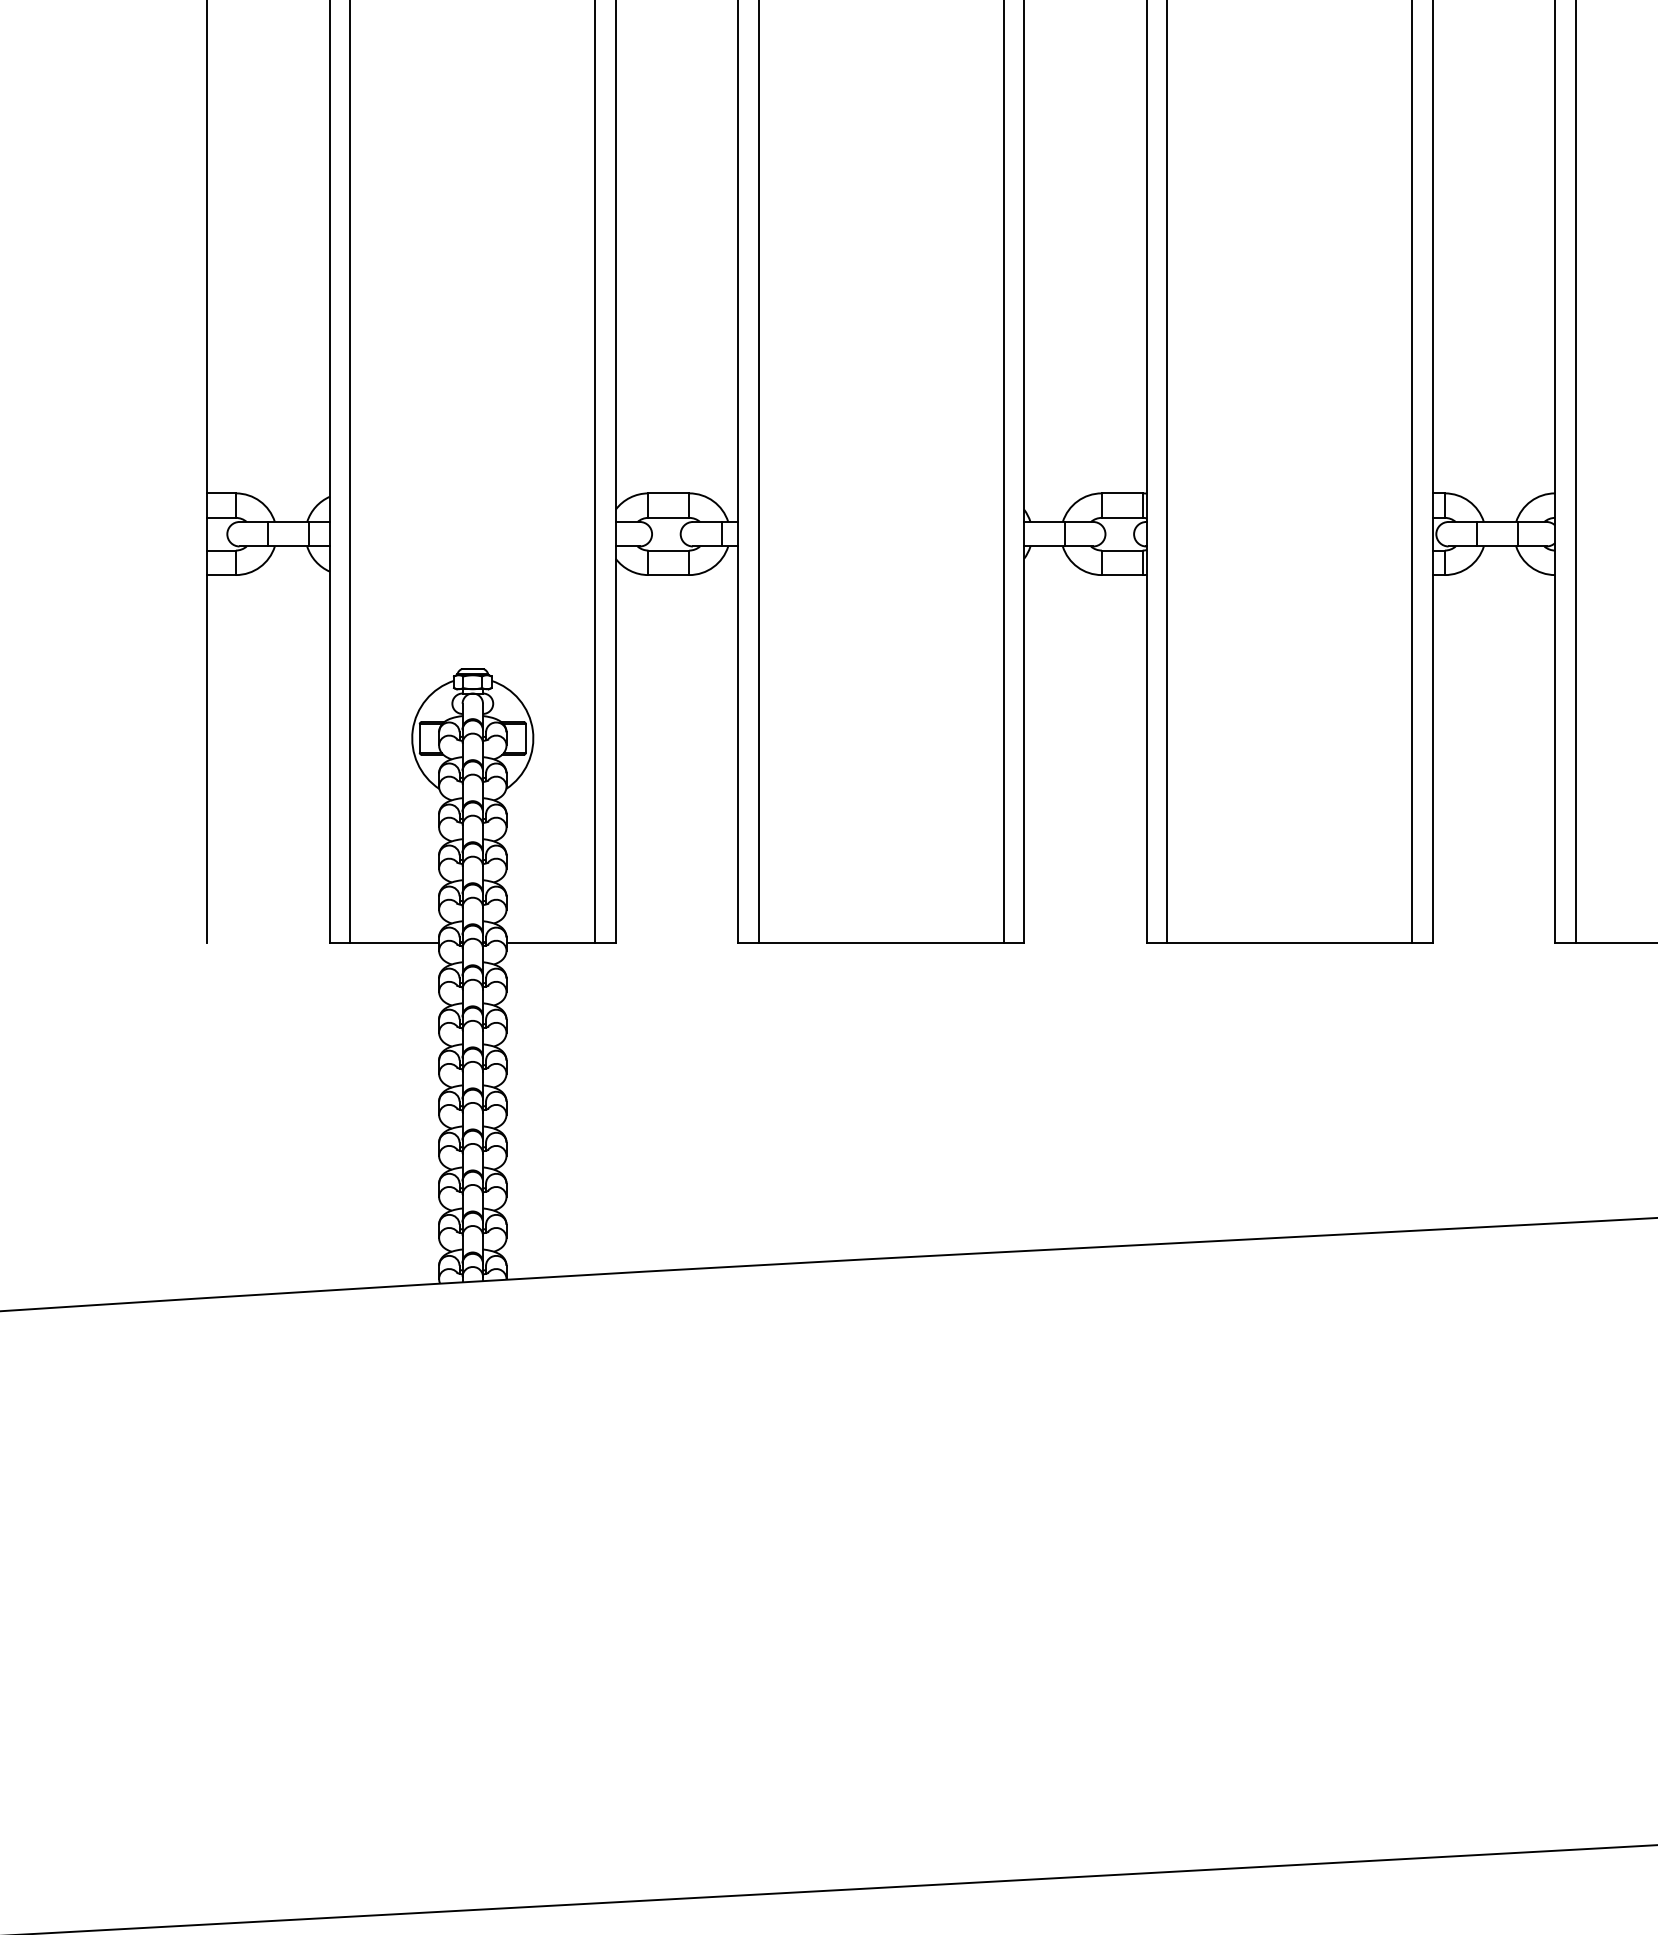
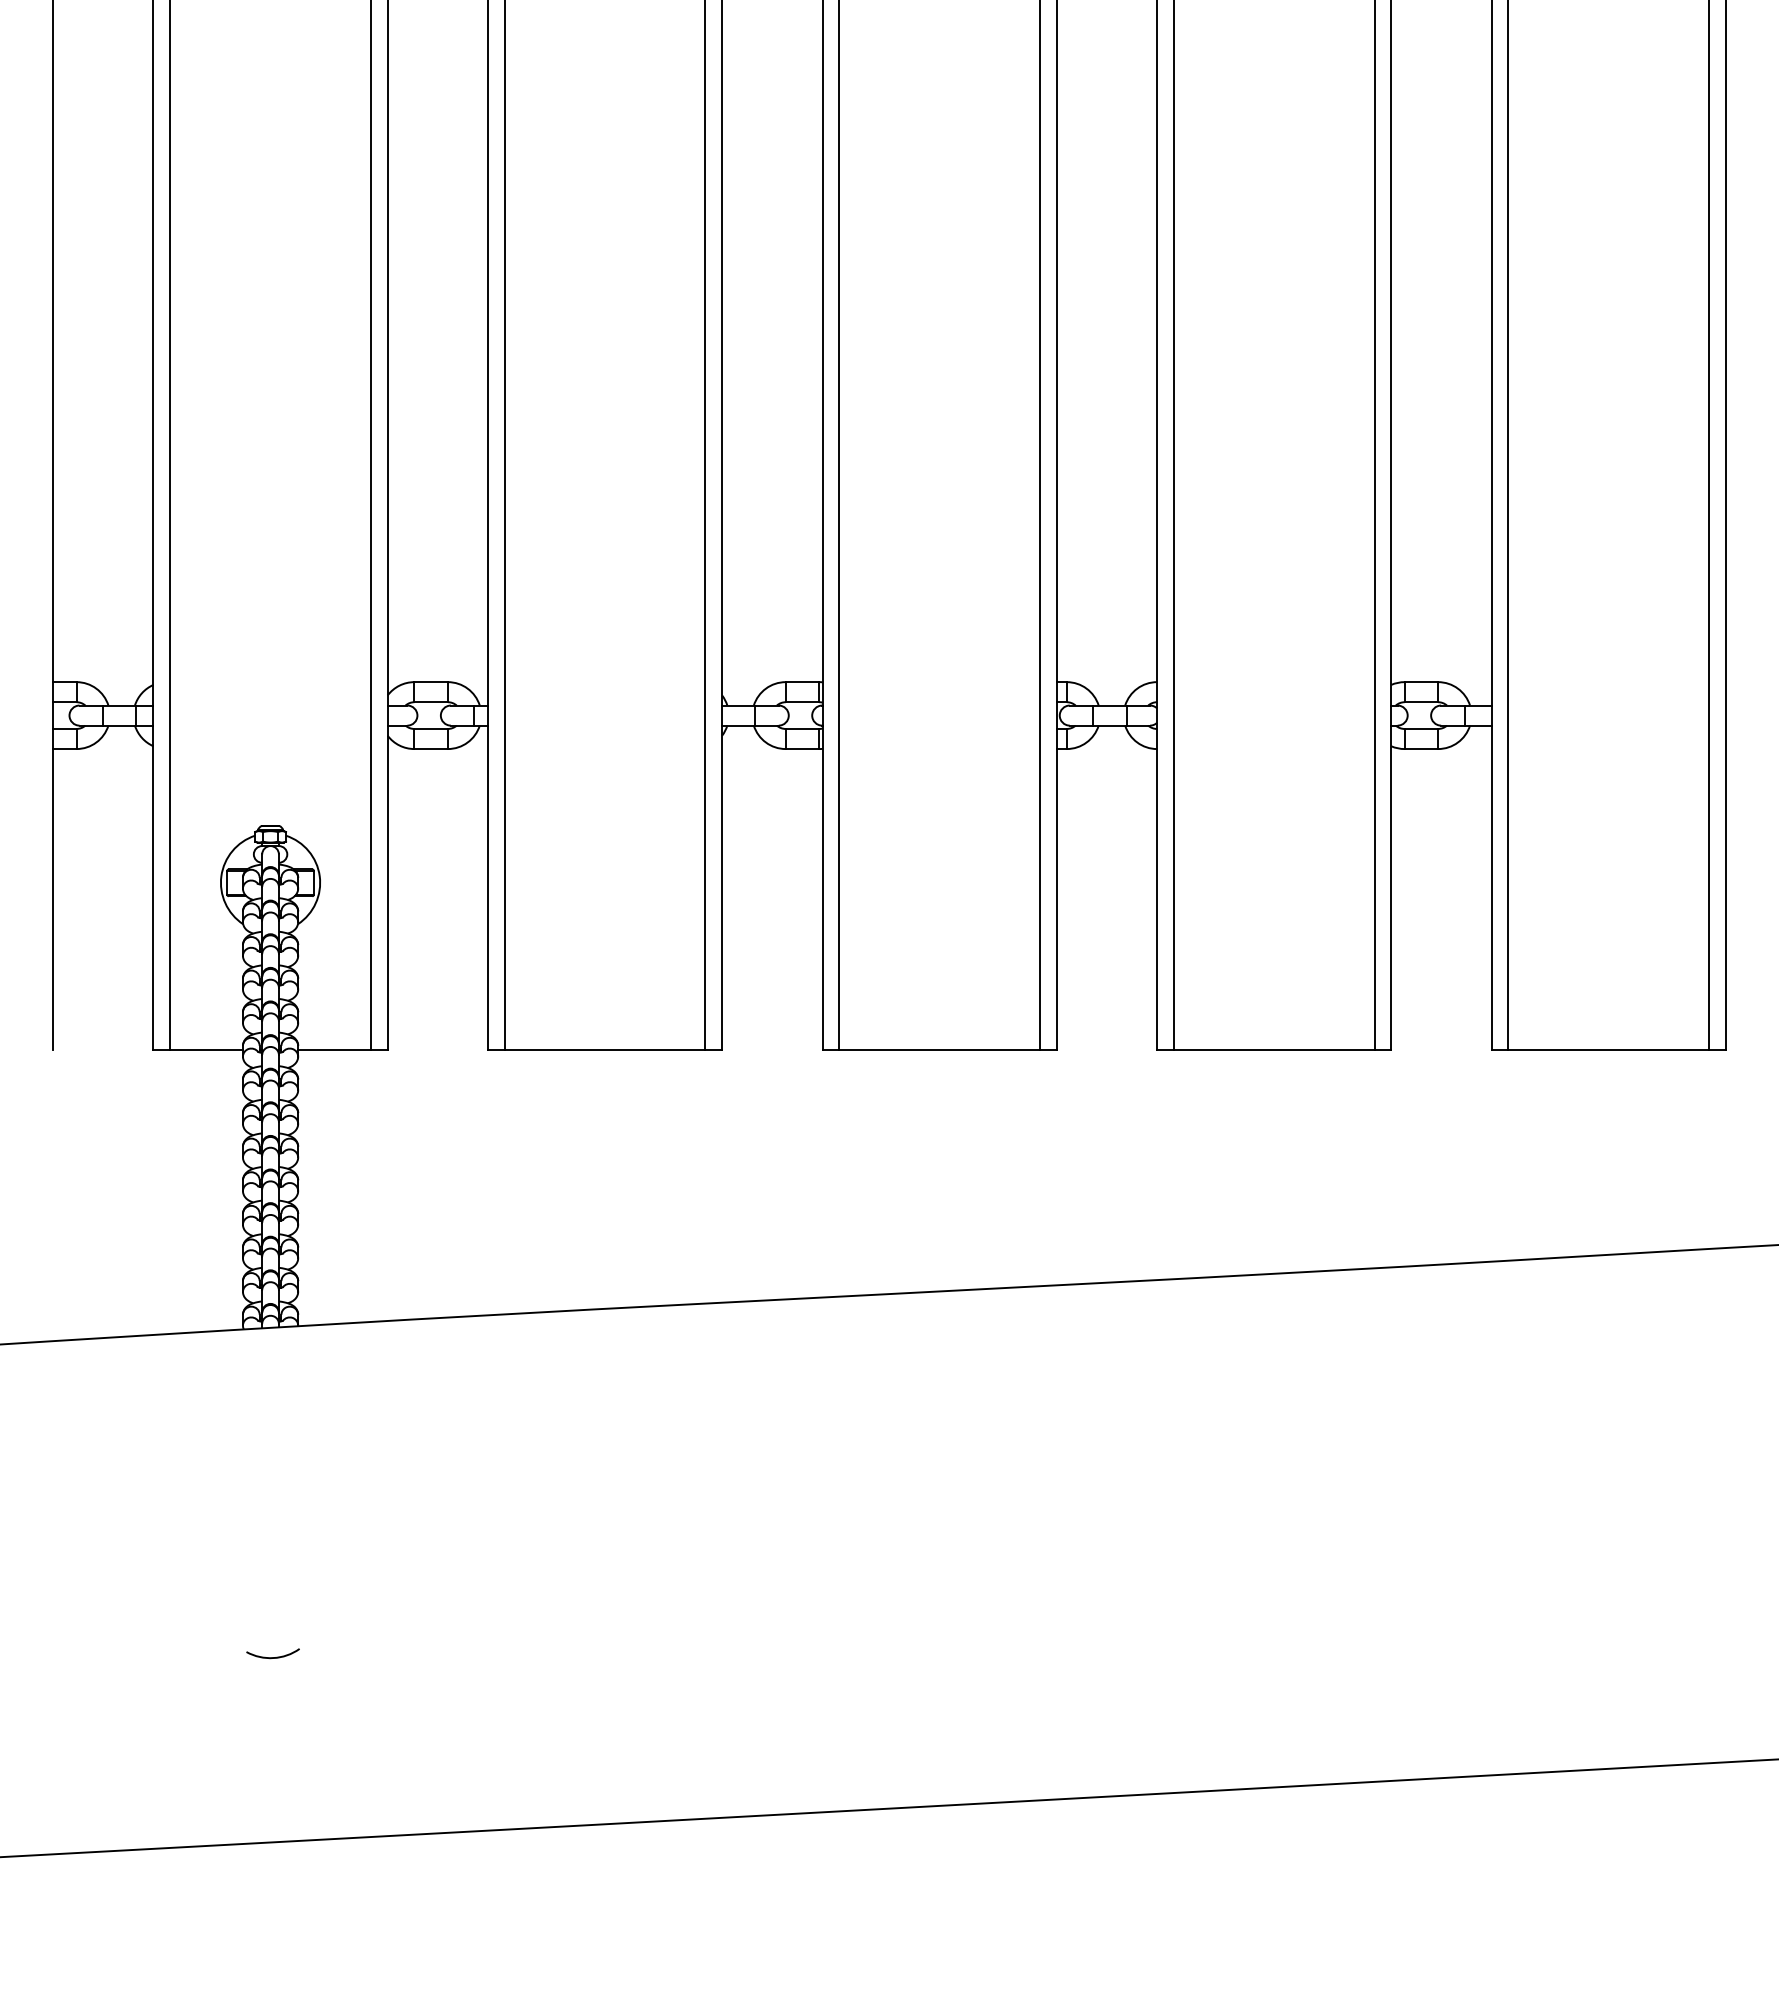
arc: (475, 1684) -> (272, 1657), added

